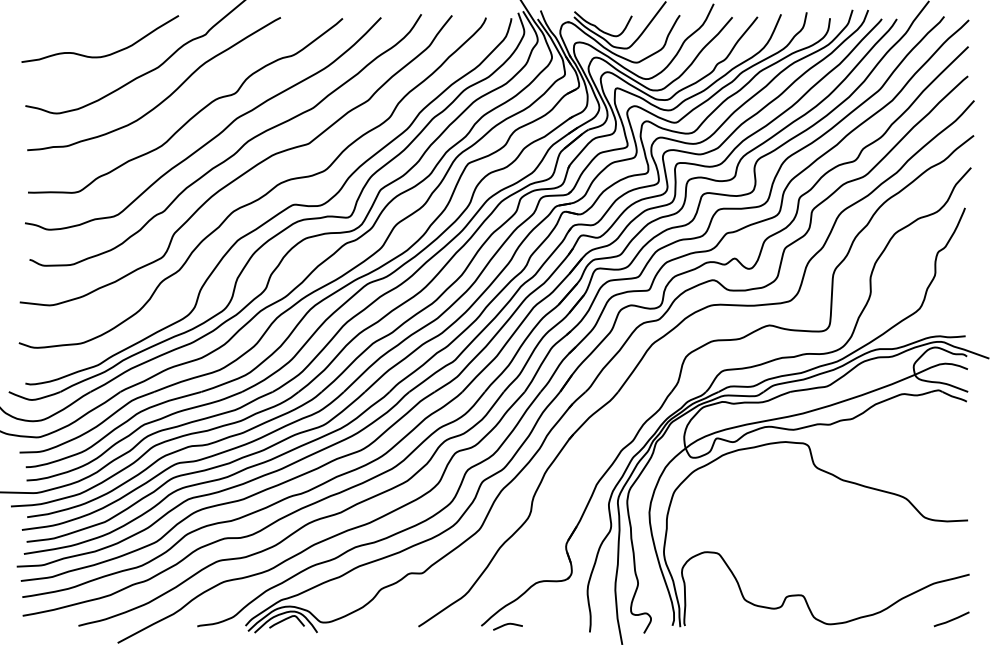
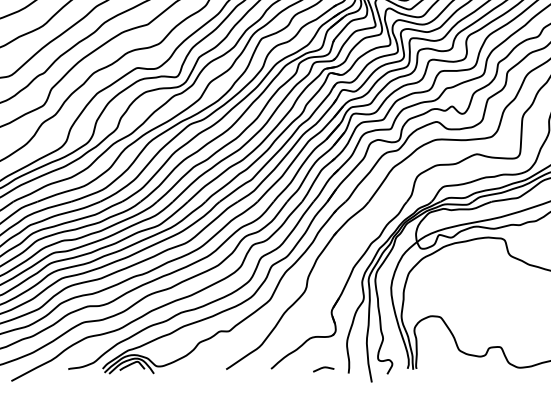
curve: (507, 625) -> (323, 368), moved

